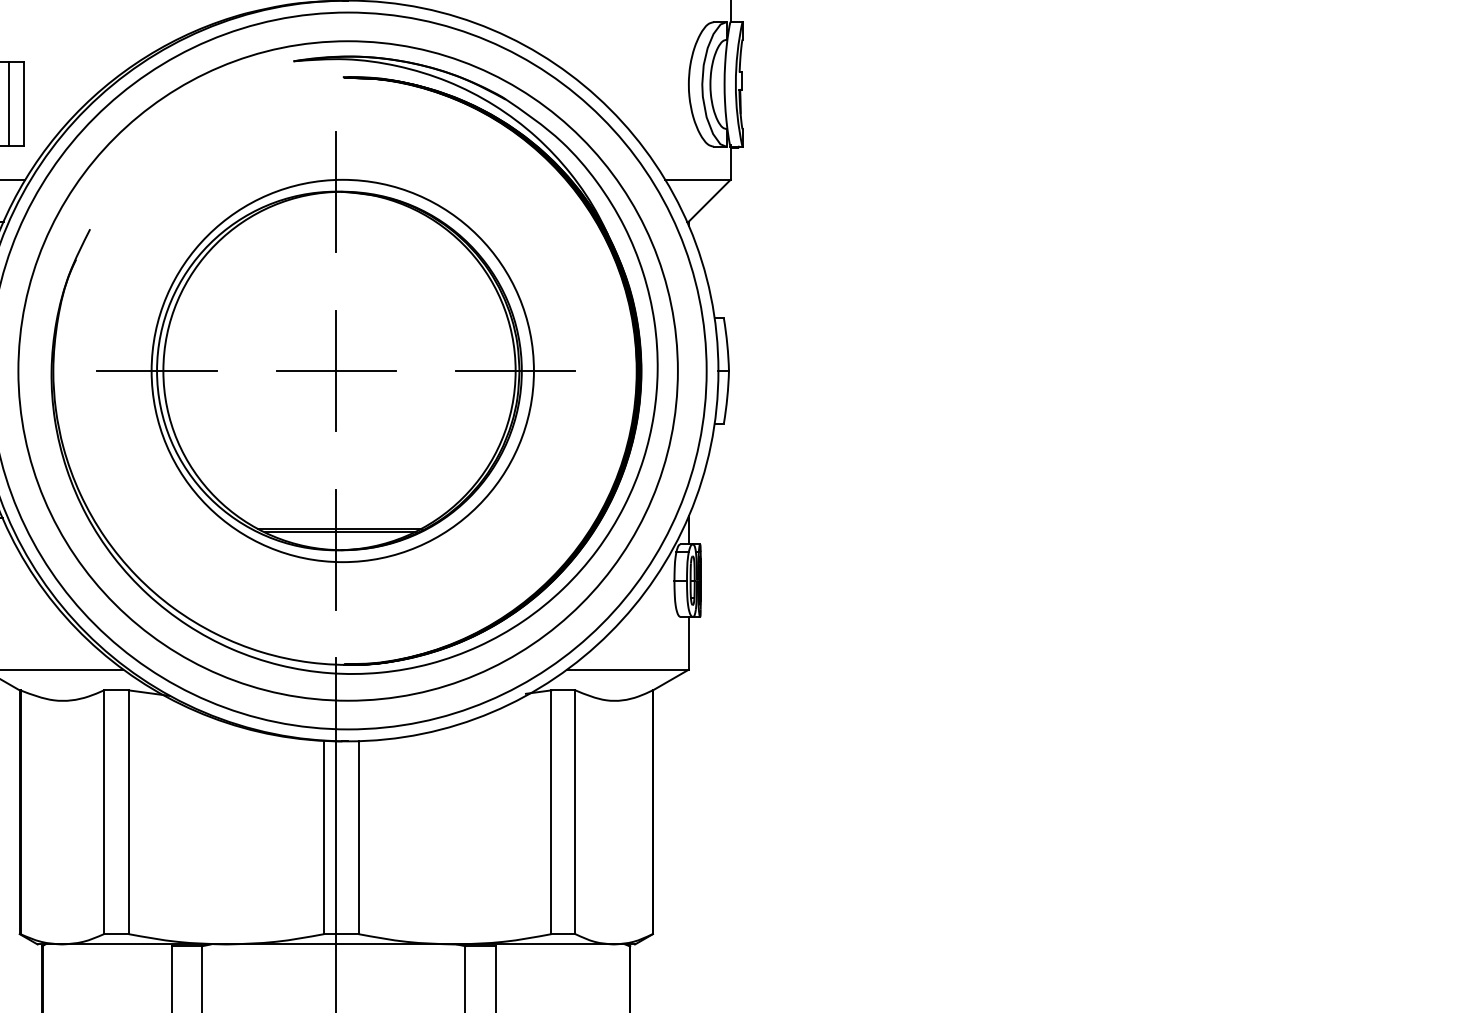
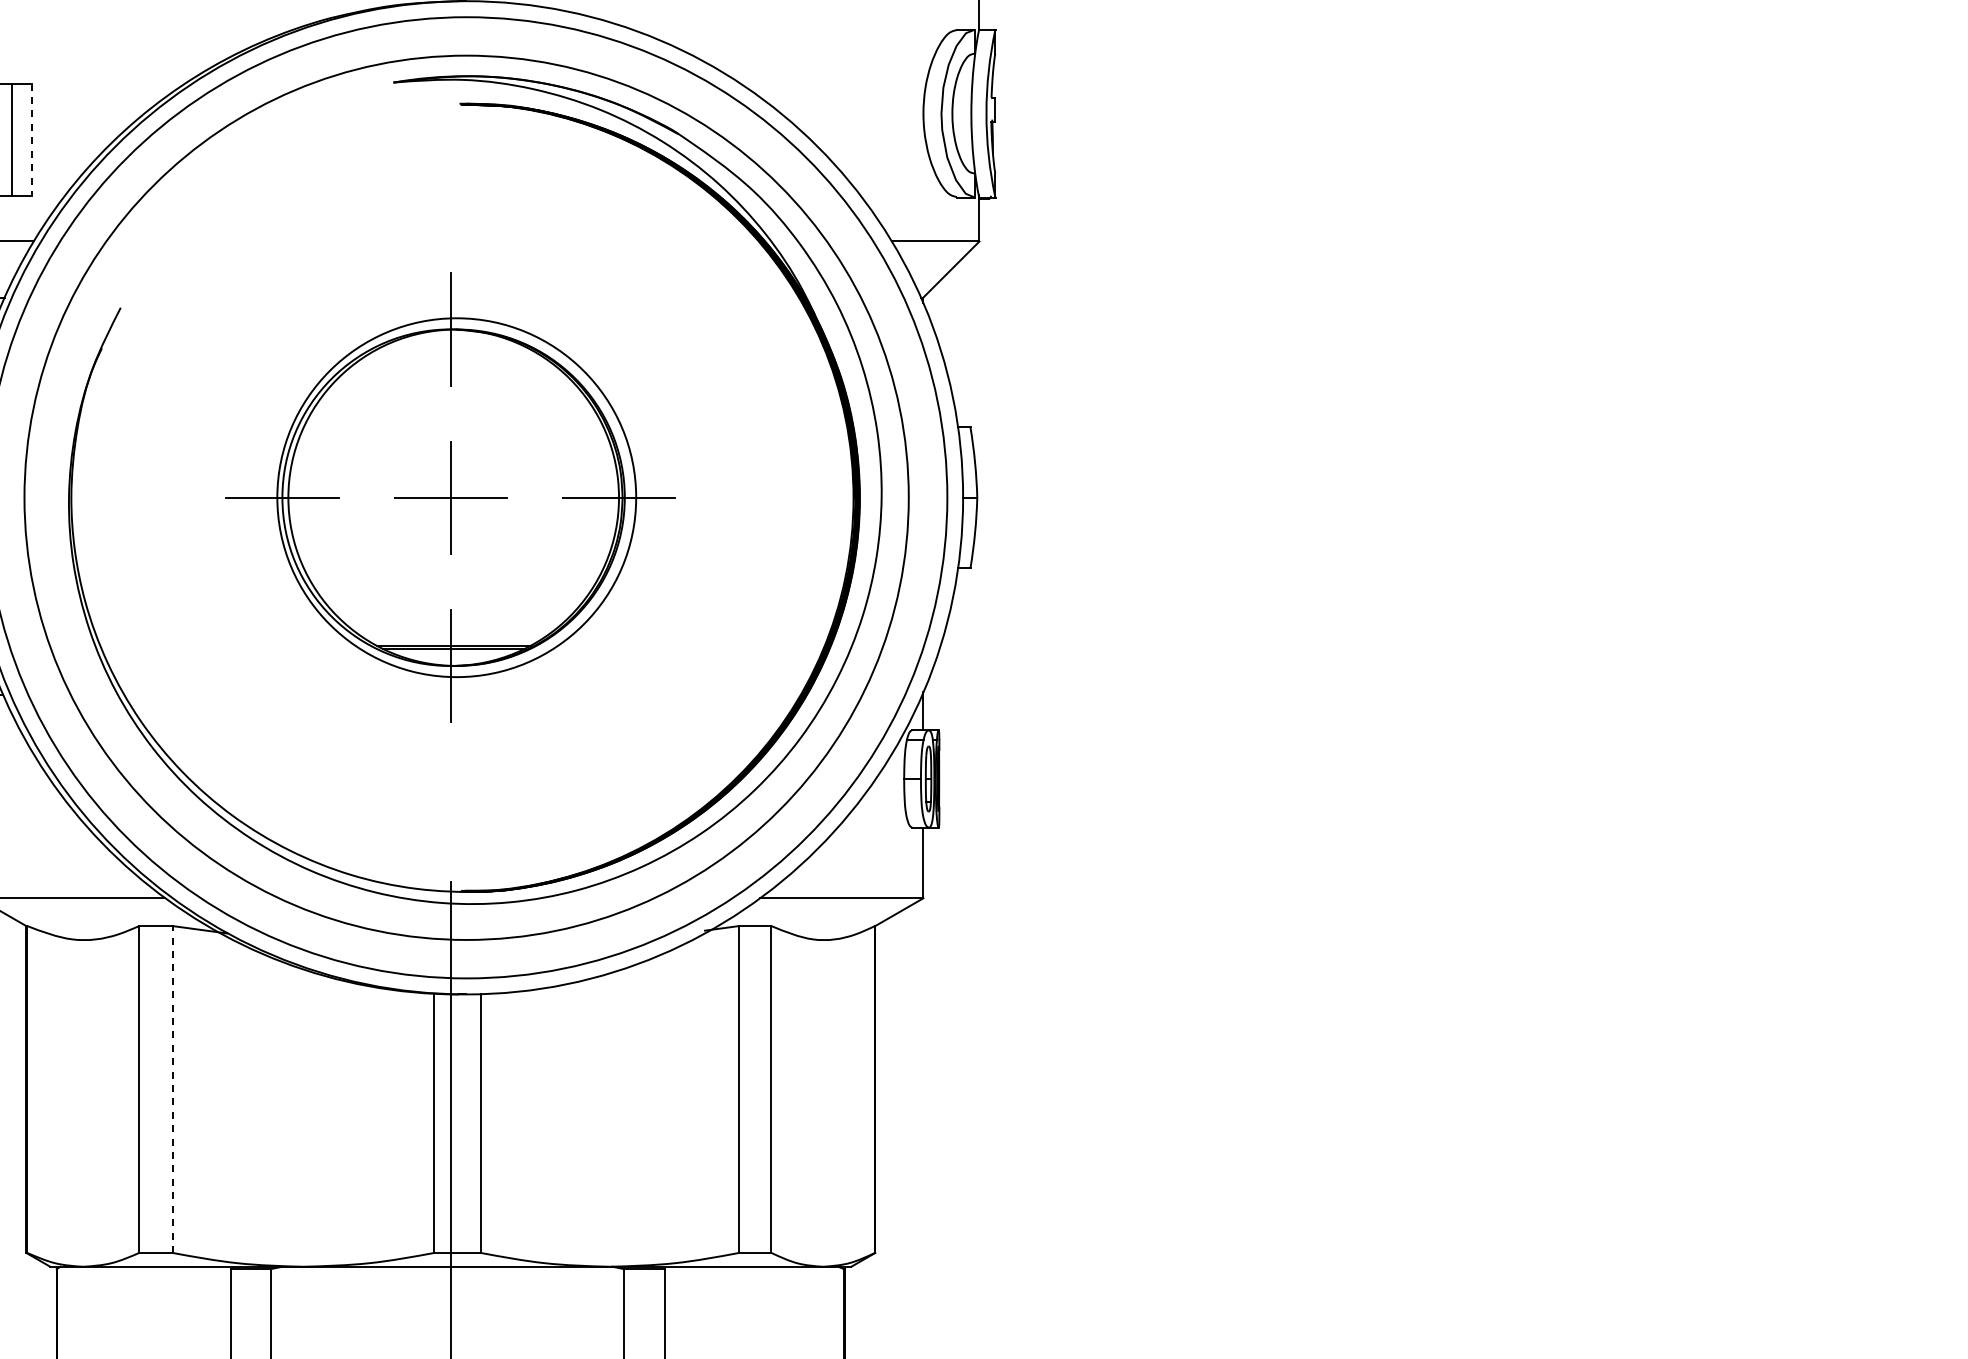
line: (24, 104) -> (32, 140), solid -> dashed
part: (336, 370) -> (450, 497), size x0.7
line: (128, 811) -> (172, 1088), solid -> dashed

